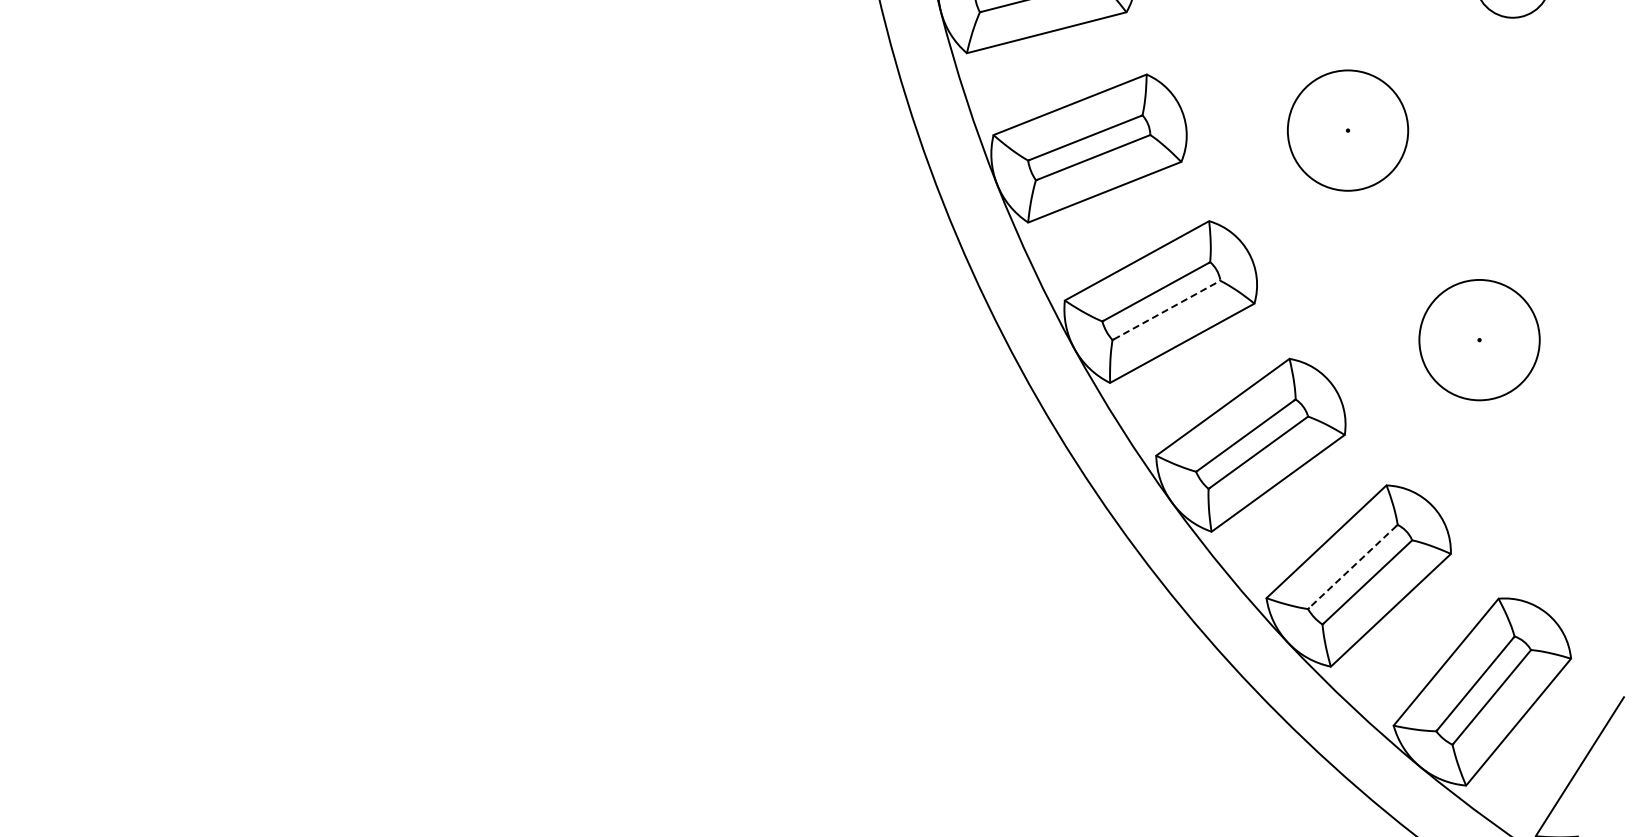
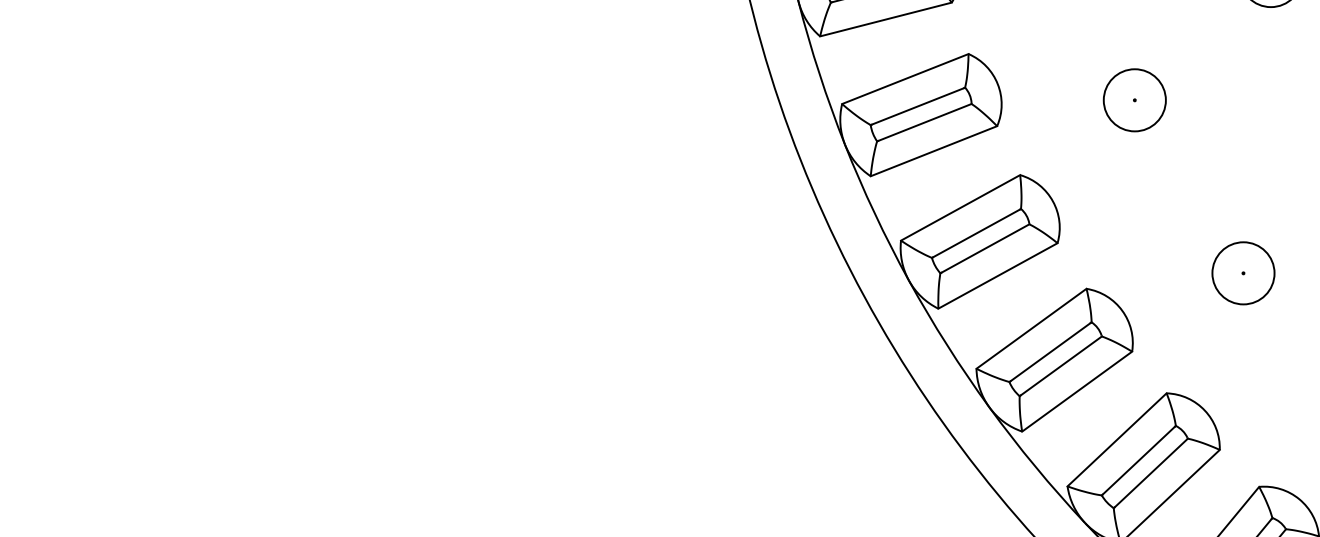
circle: (1347, 130) -> (1134, 100), size x0.62
line: (1167, 310) -> (985, 248), dashed -> solid
circle: (1479, 339) -> (1243, 272), size x0.62
line: (1352, 567) -> (1138, 461), dashed -> solid

